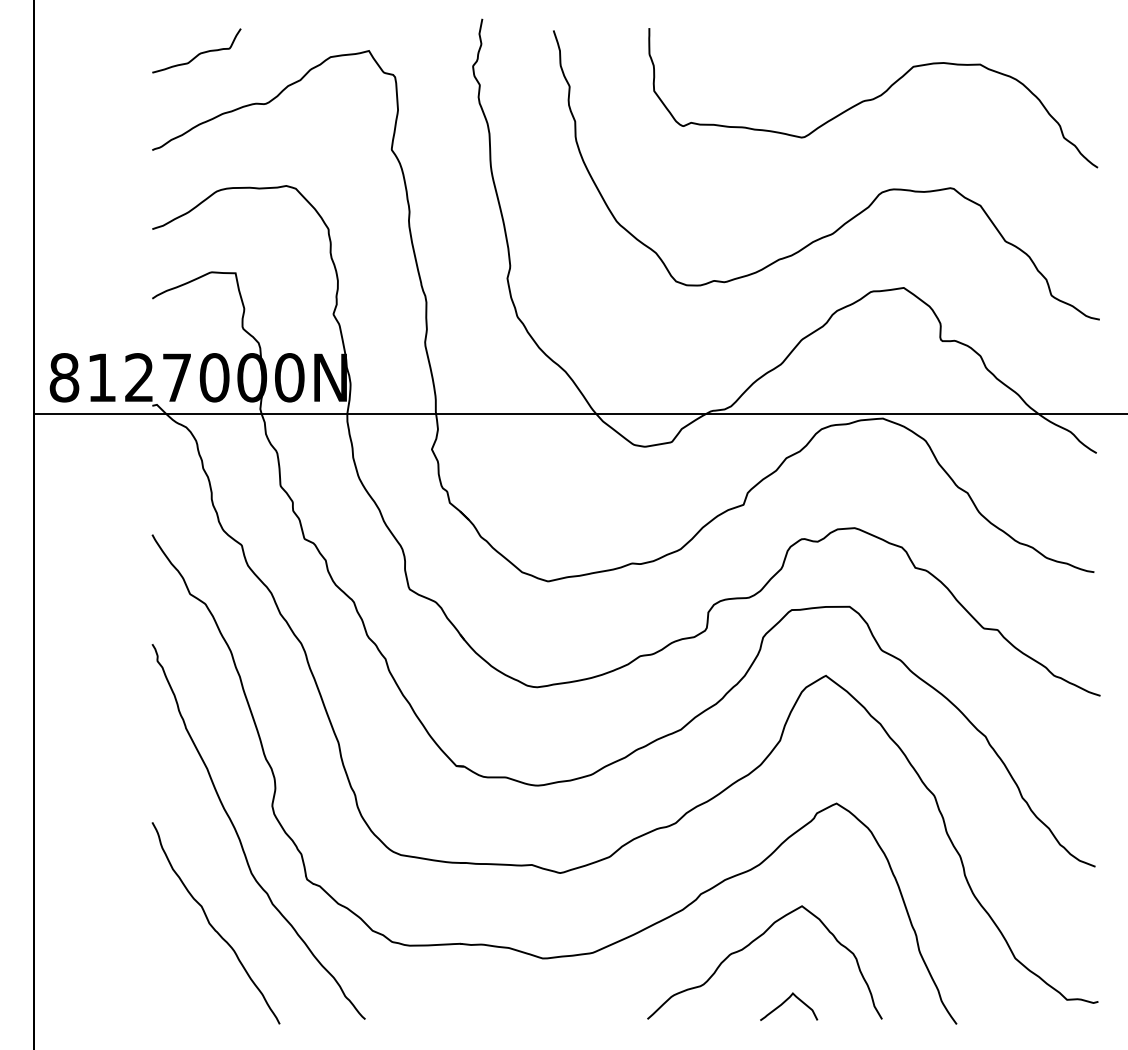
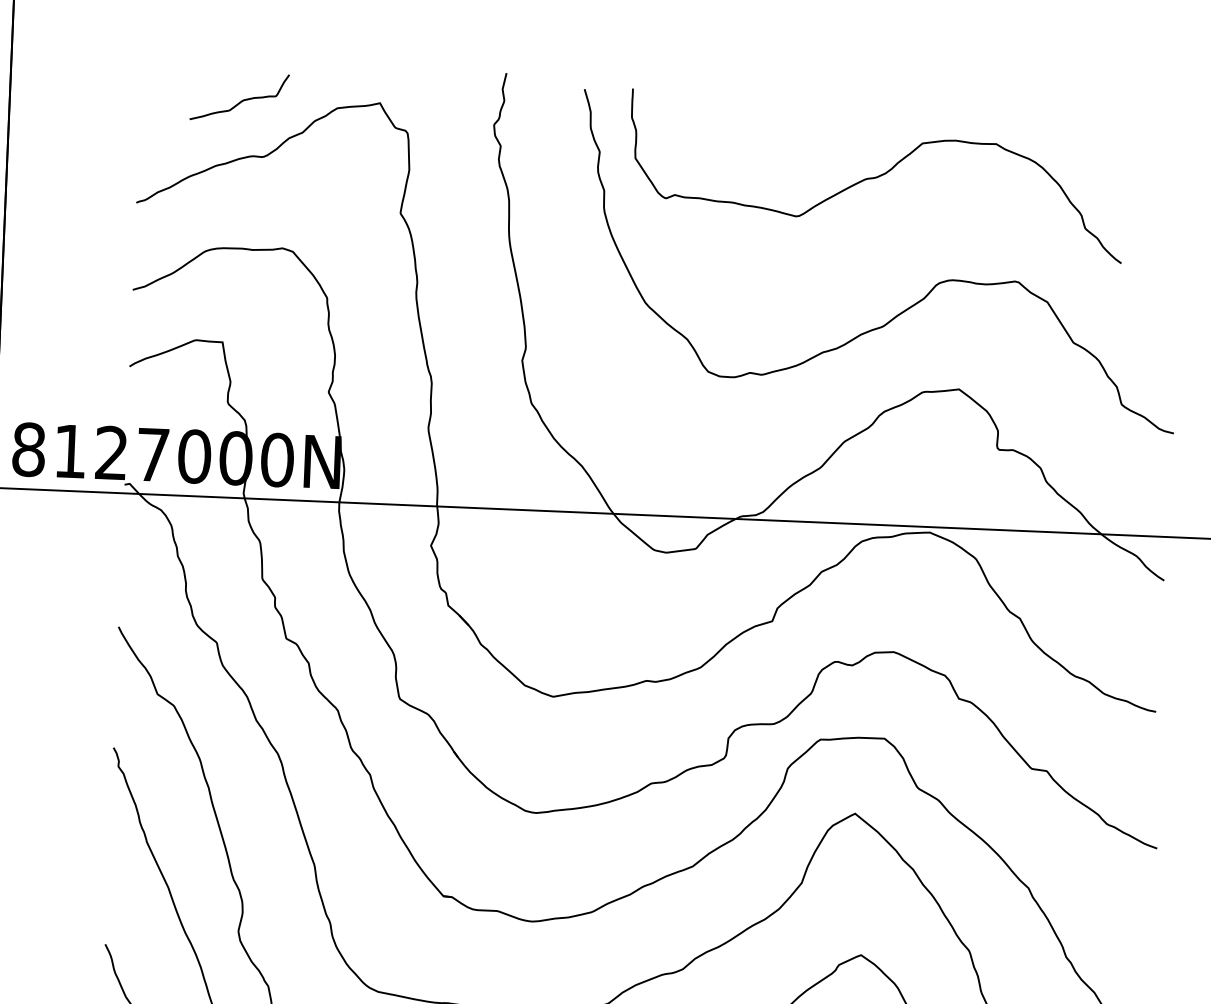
curve: (198, 53) -> (241, 100), moved
curve: (873, 98) -> (877, 176), moved

